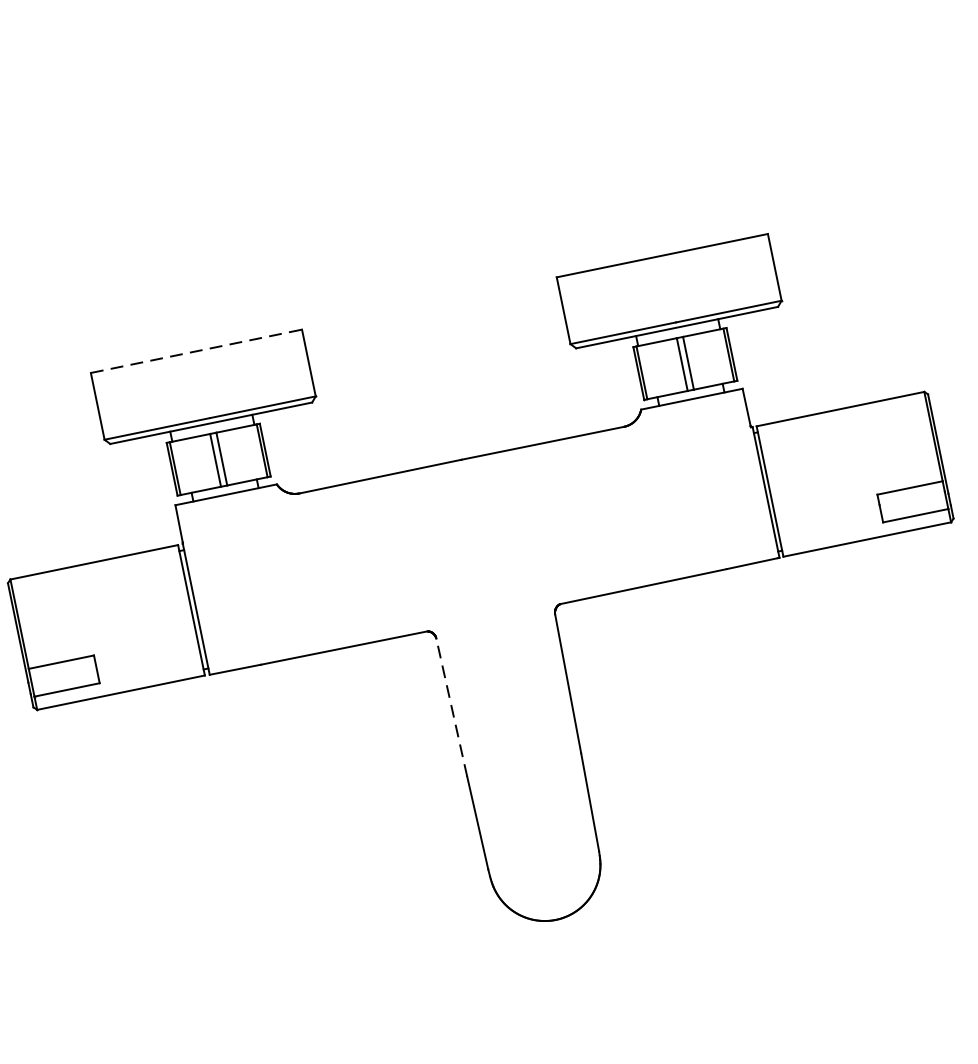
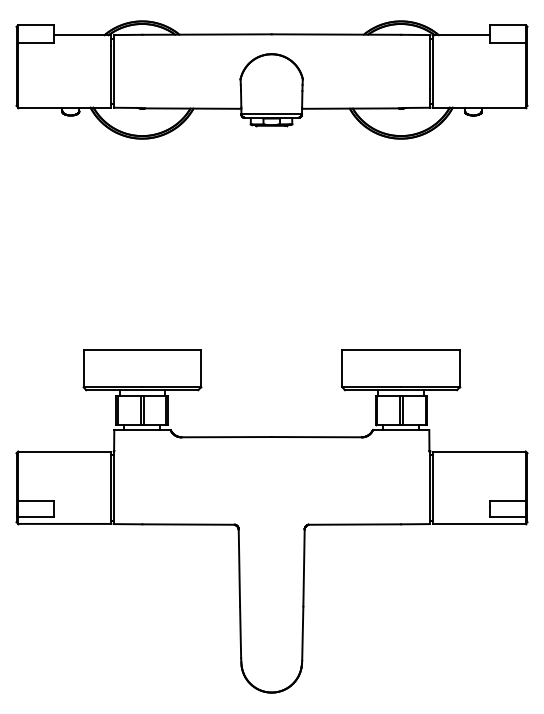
line: (196, 351) -> (142, 350), dashed -> solid
line: (451, 706) -> (239, 567), dashed -> solid

